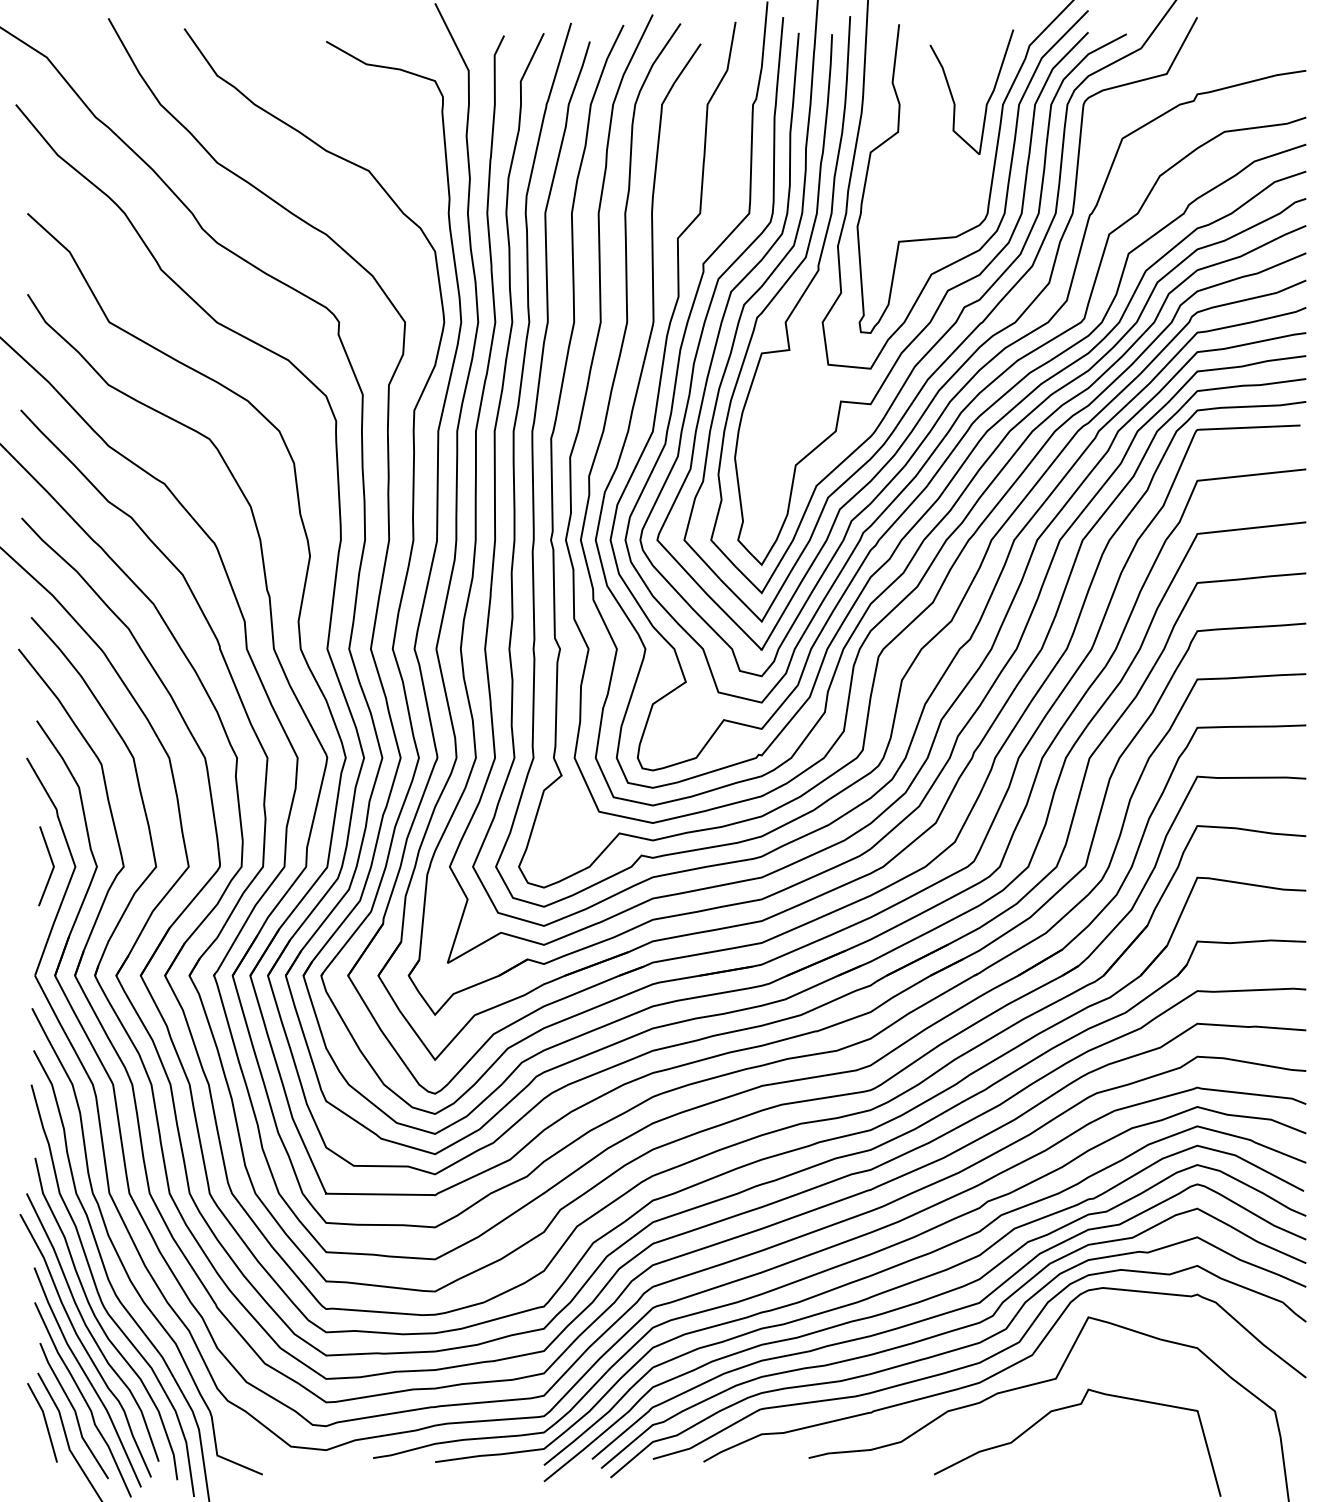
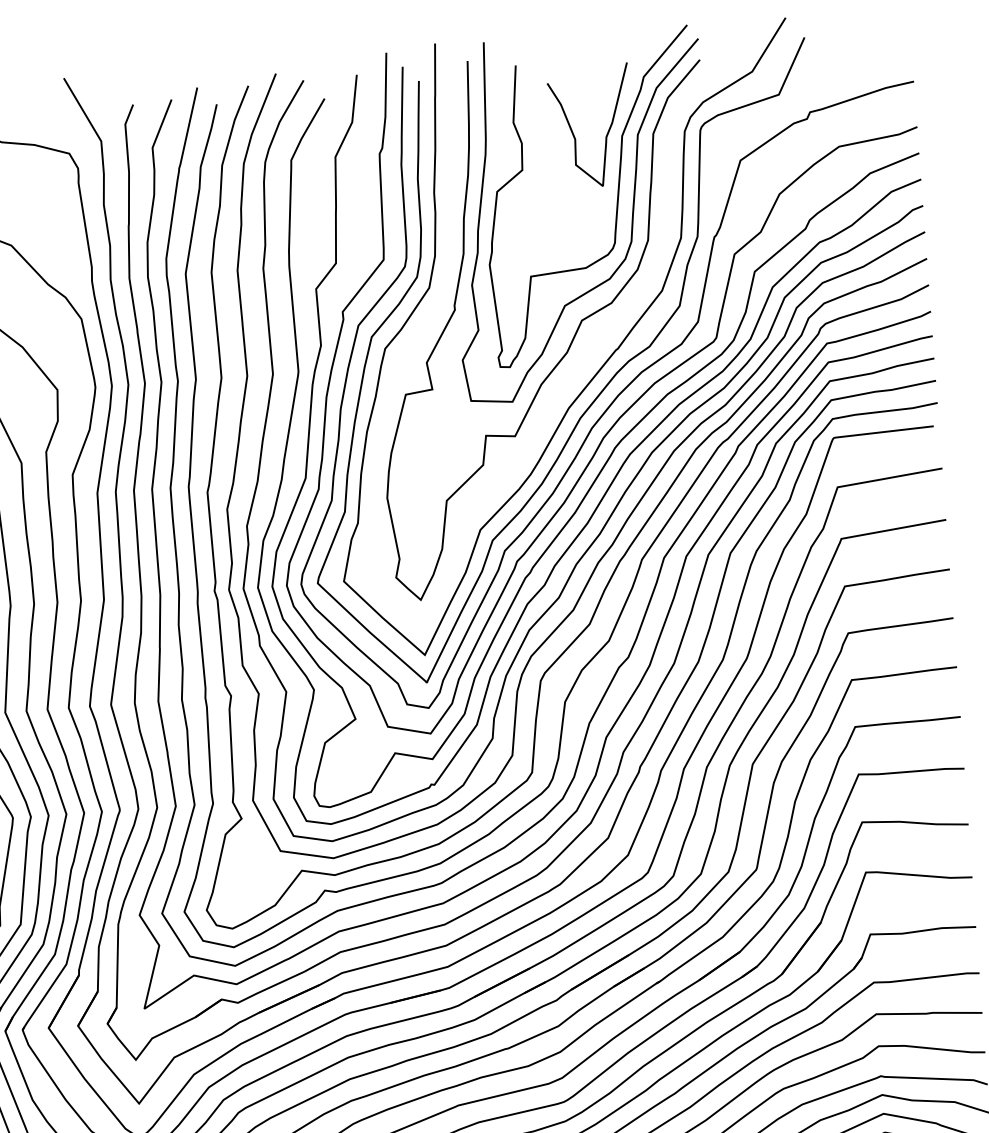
curve: (941, 336) -> (579, 365), removed

